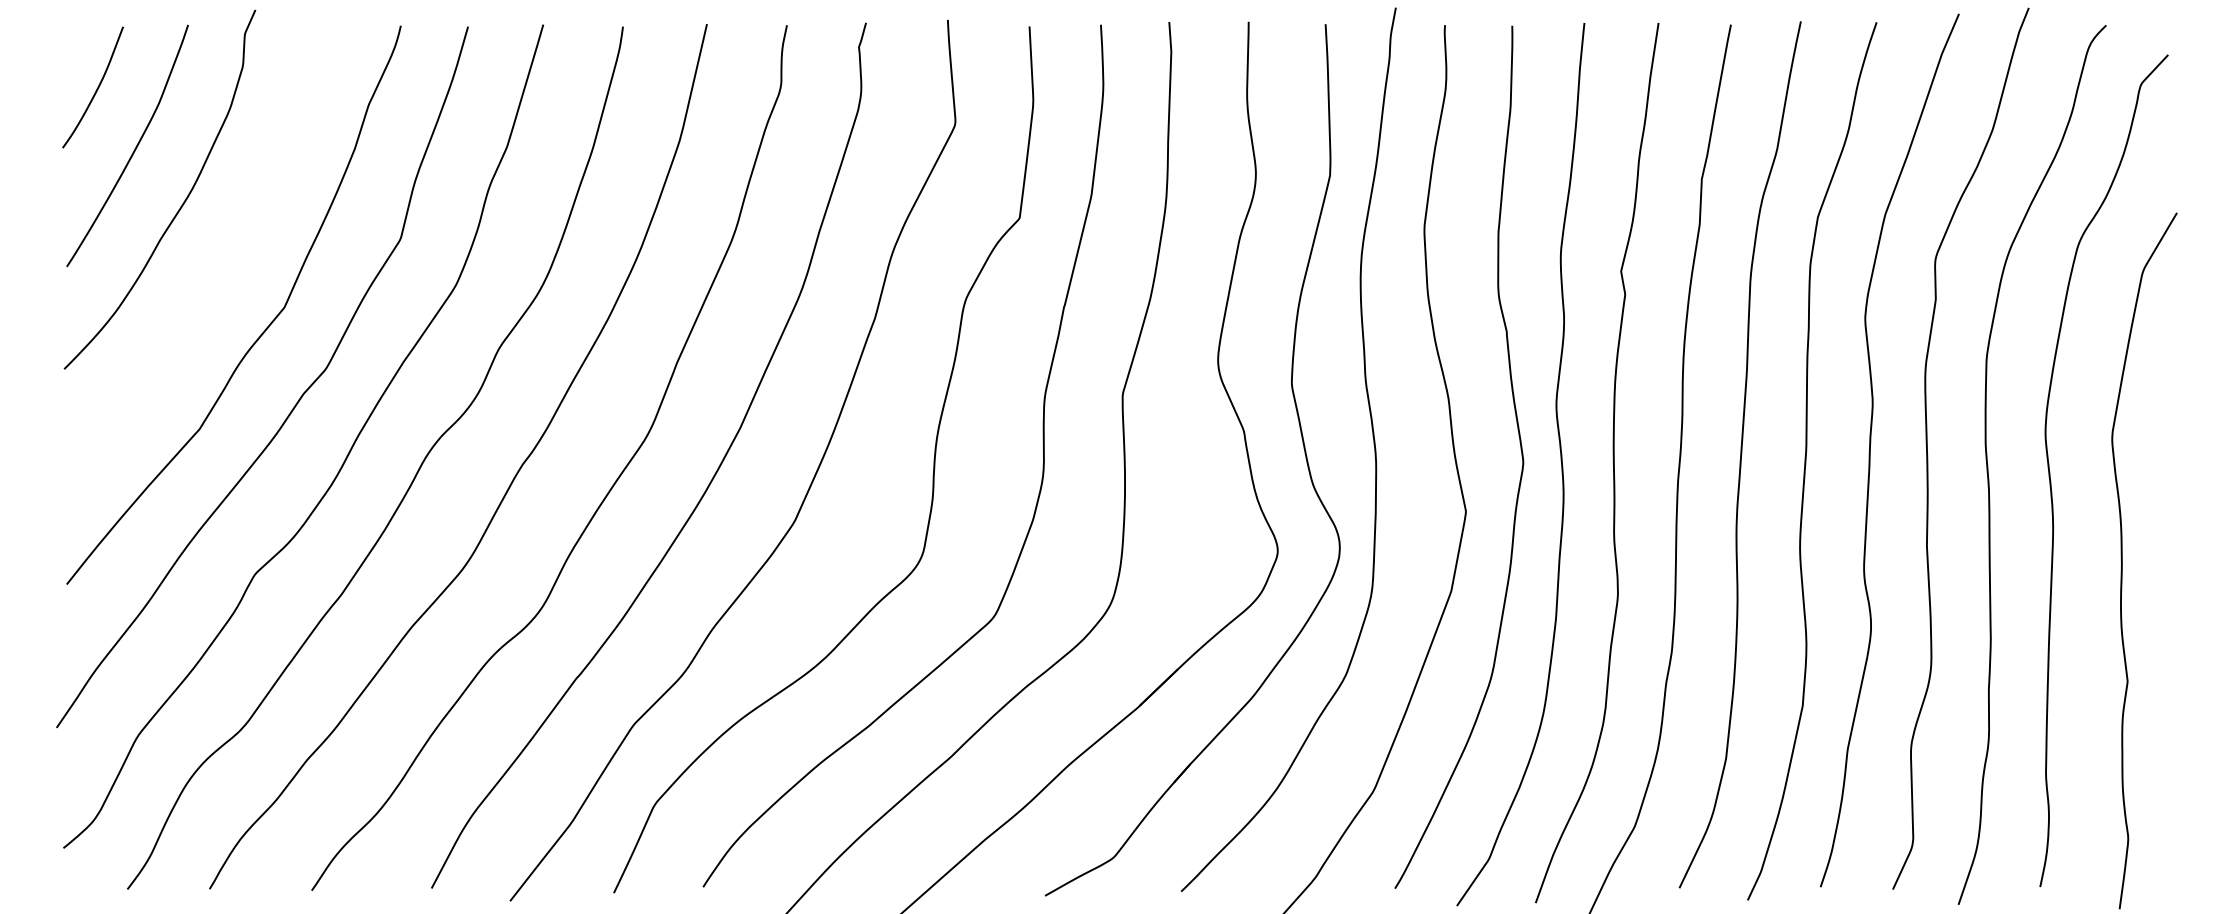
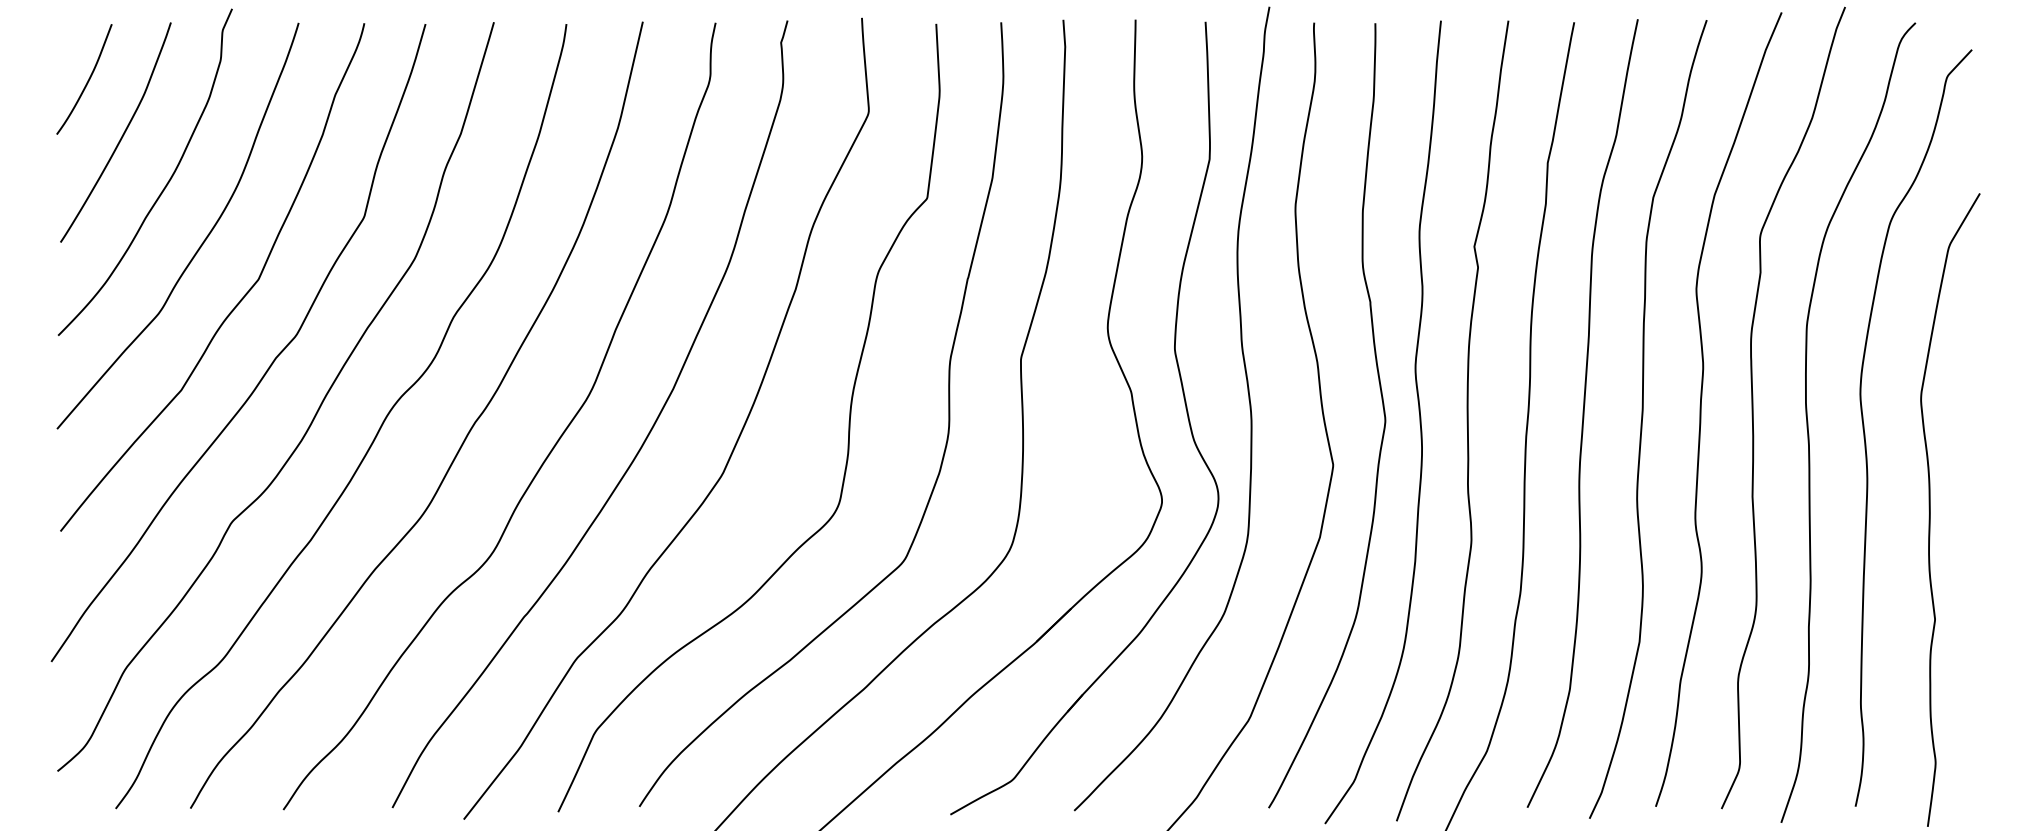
curve: (223, 265) -> (203, 241), added

